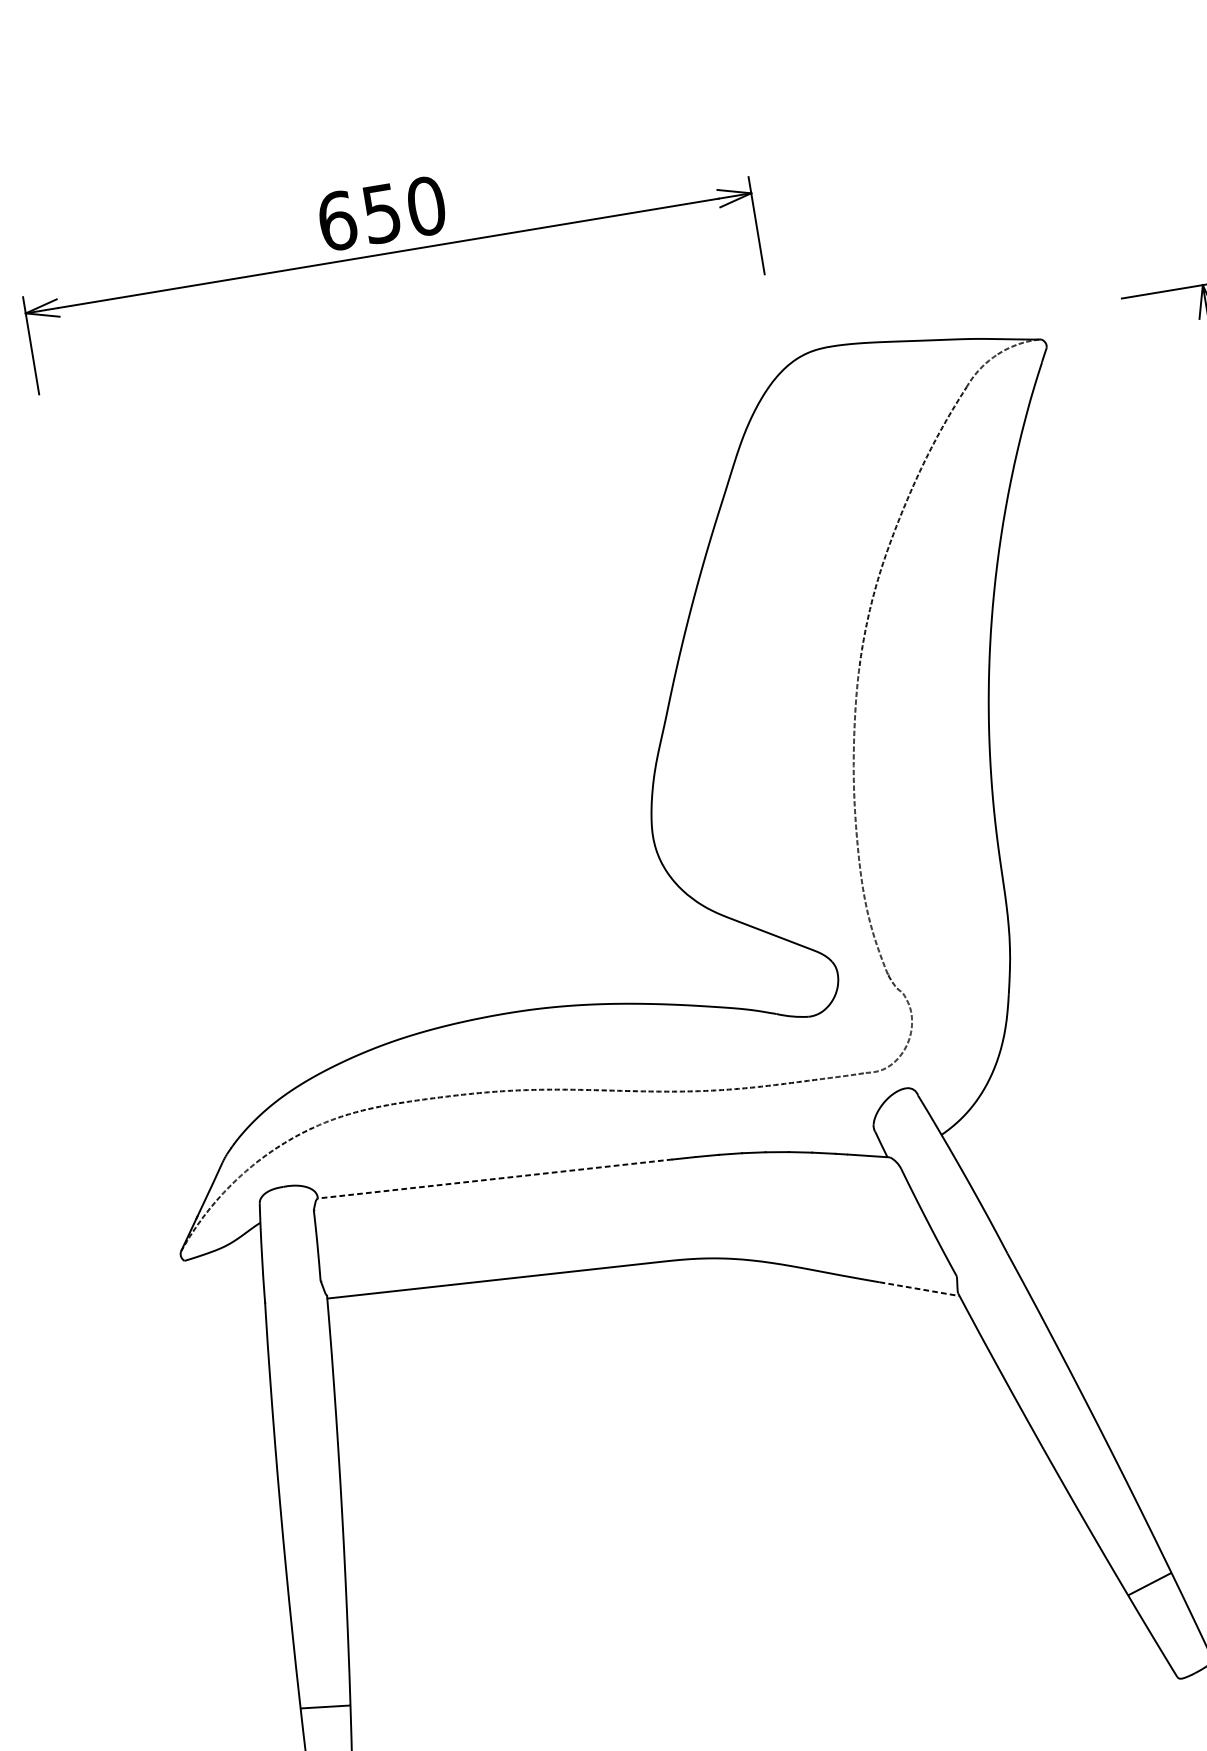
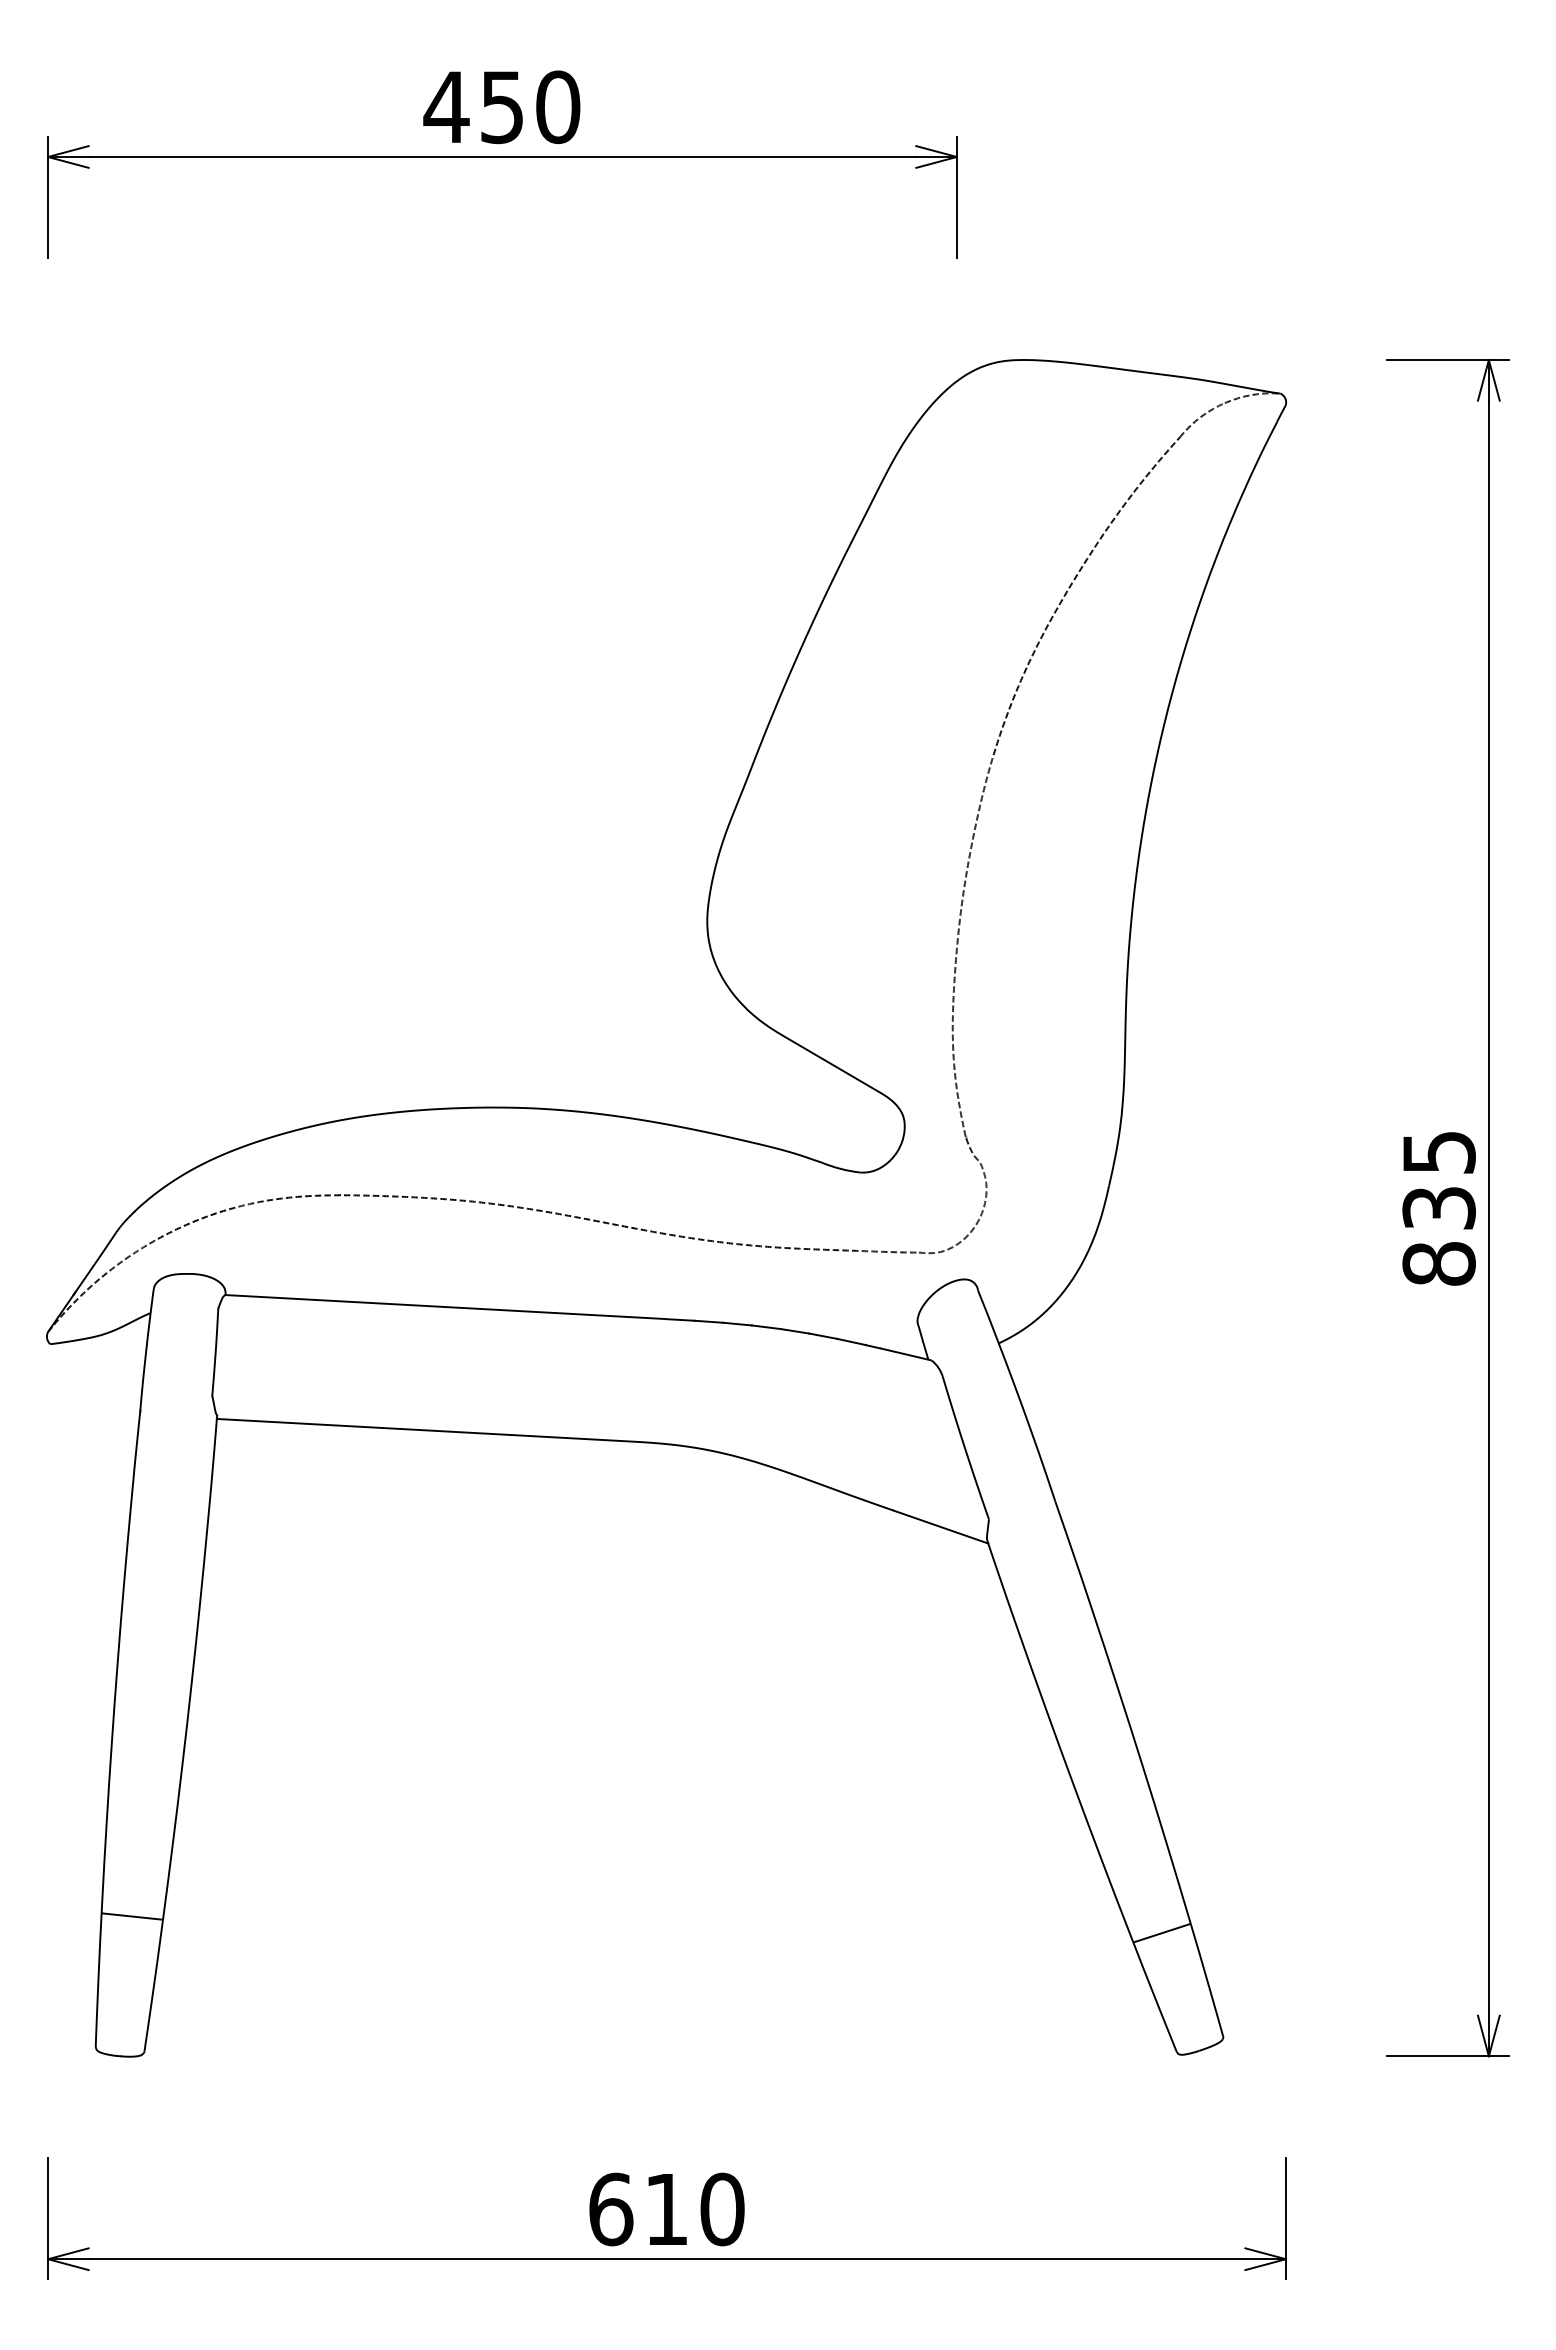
text: (337, 221) -> (446, 107), 650 -> 450
line: (495, 1179) -> (445, 1307), dashed -> solid
line: (920, 1289) -> (941, 1527), dashed -> solid

